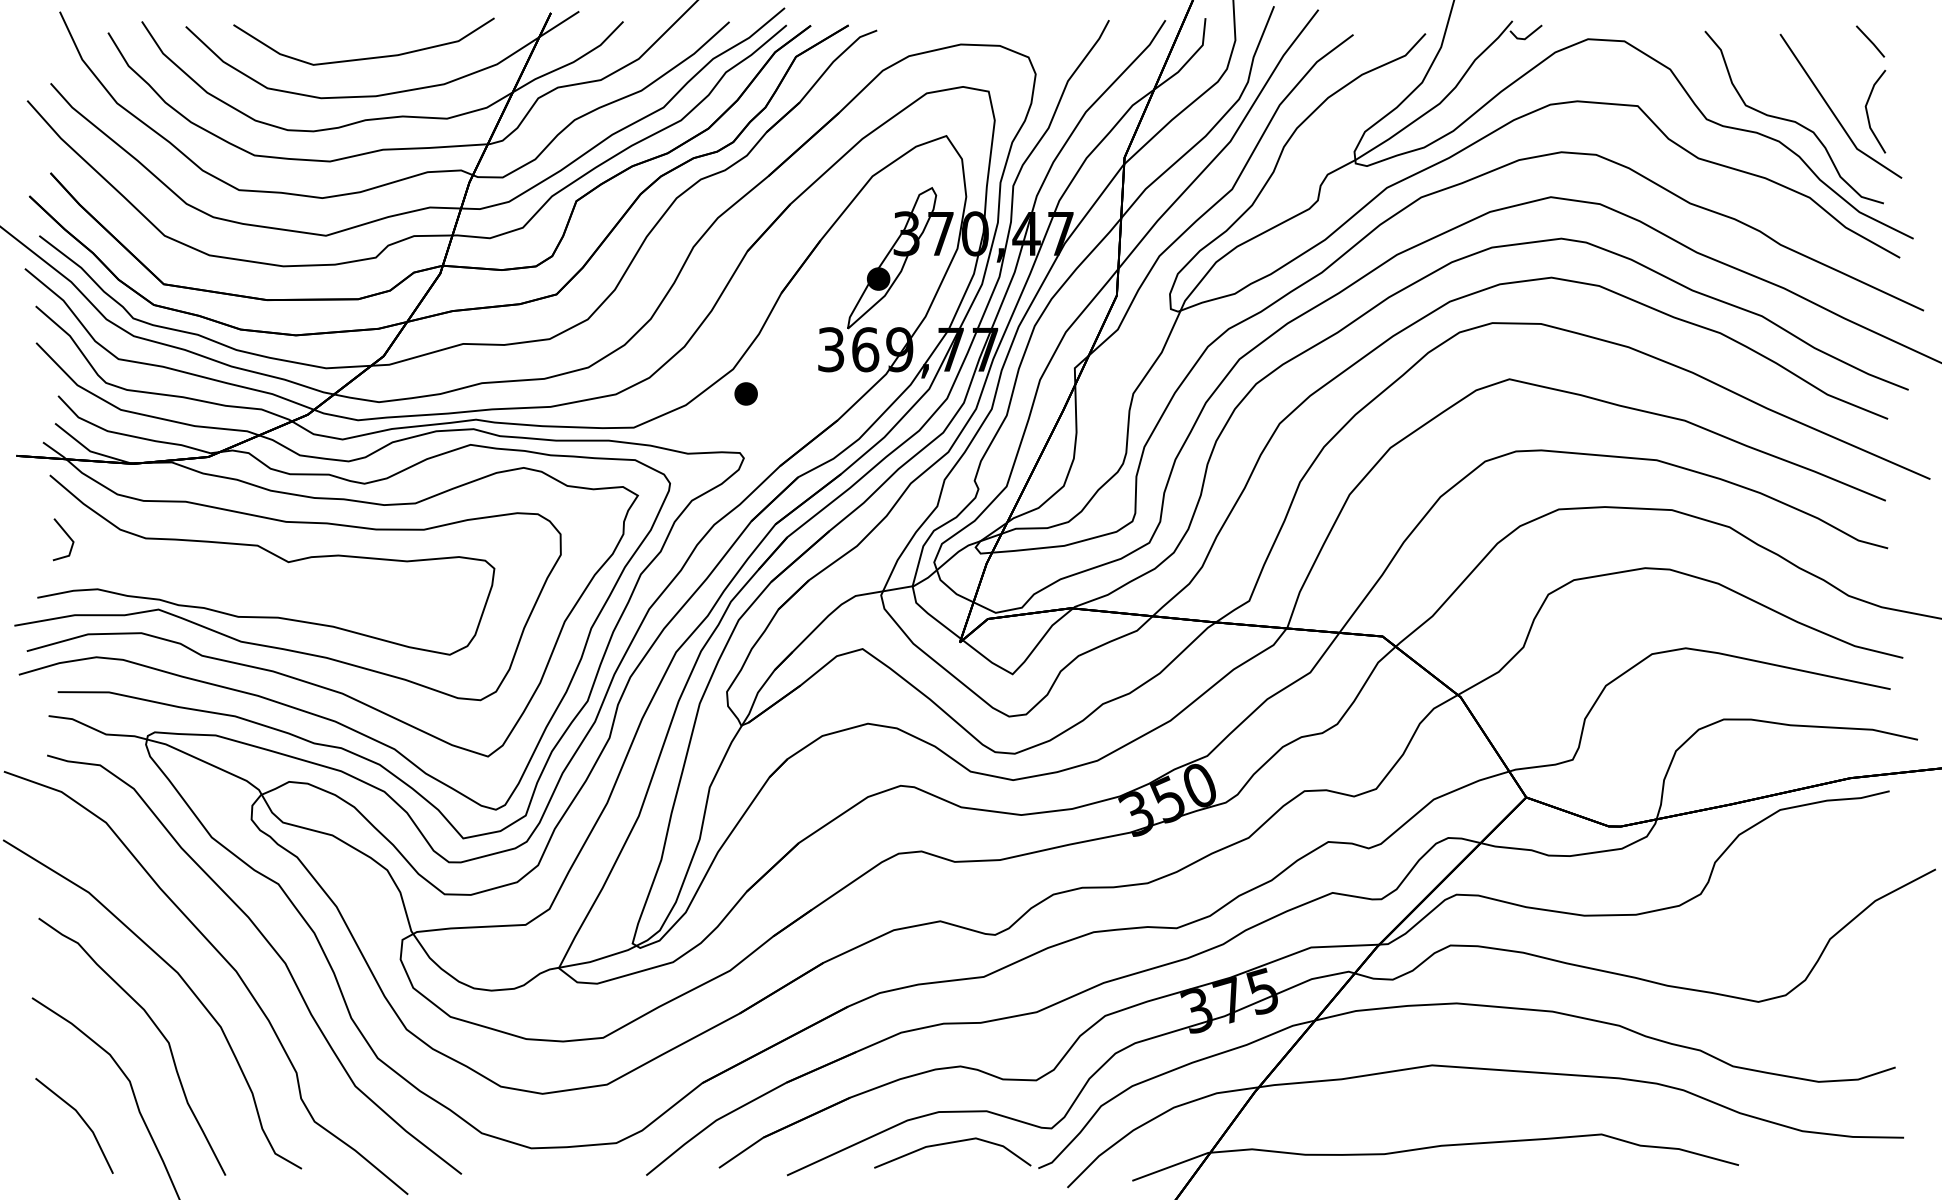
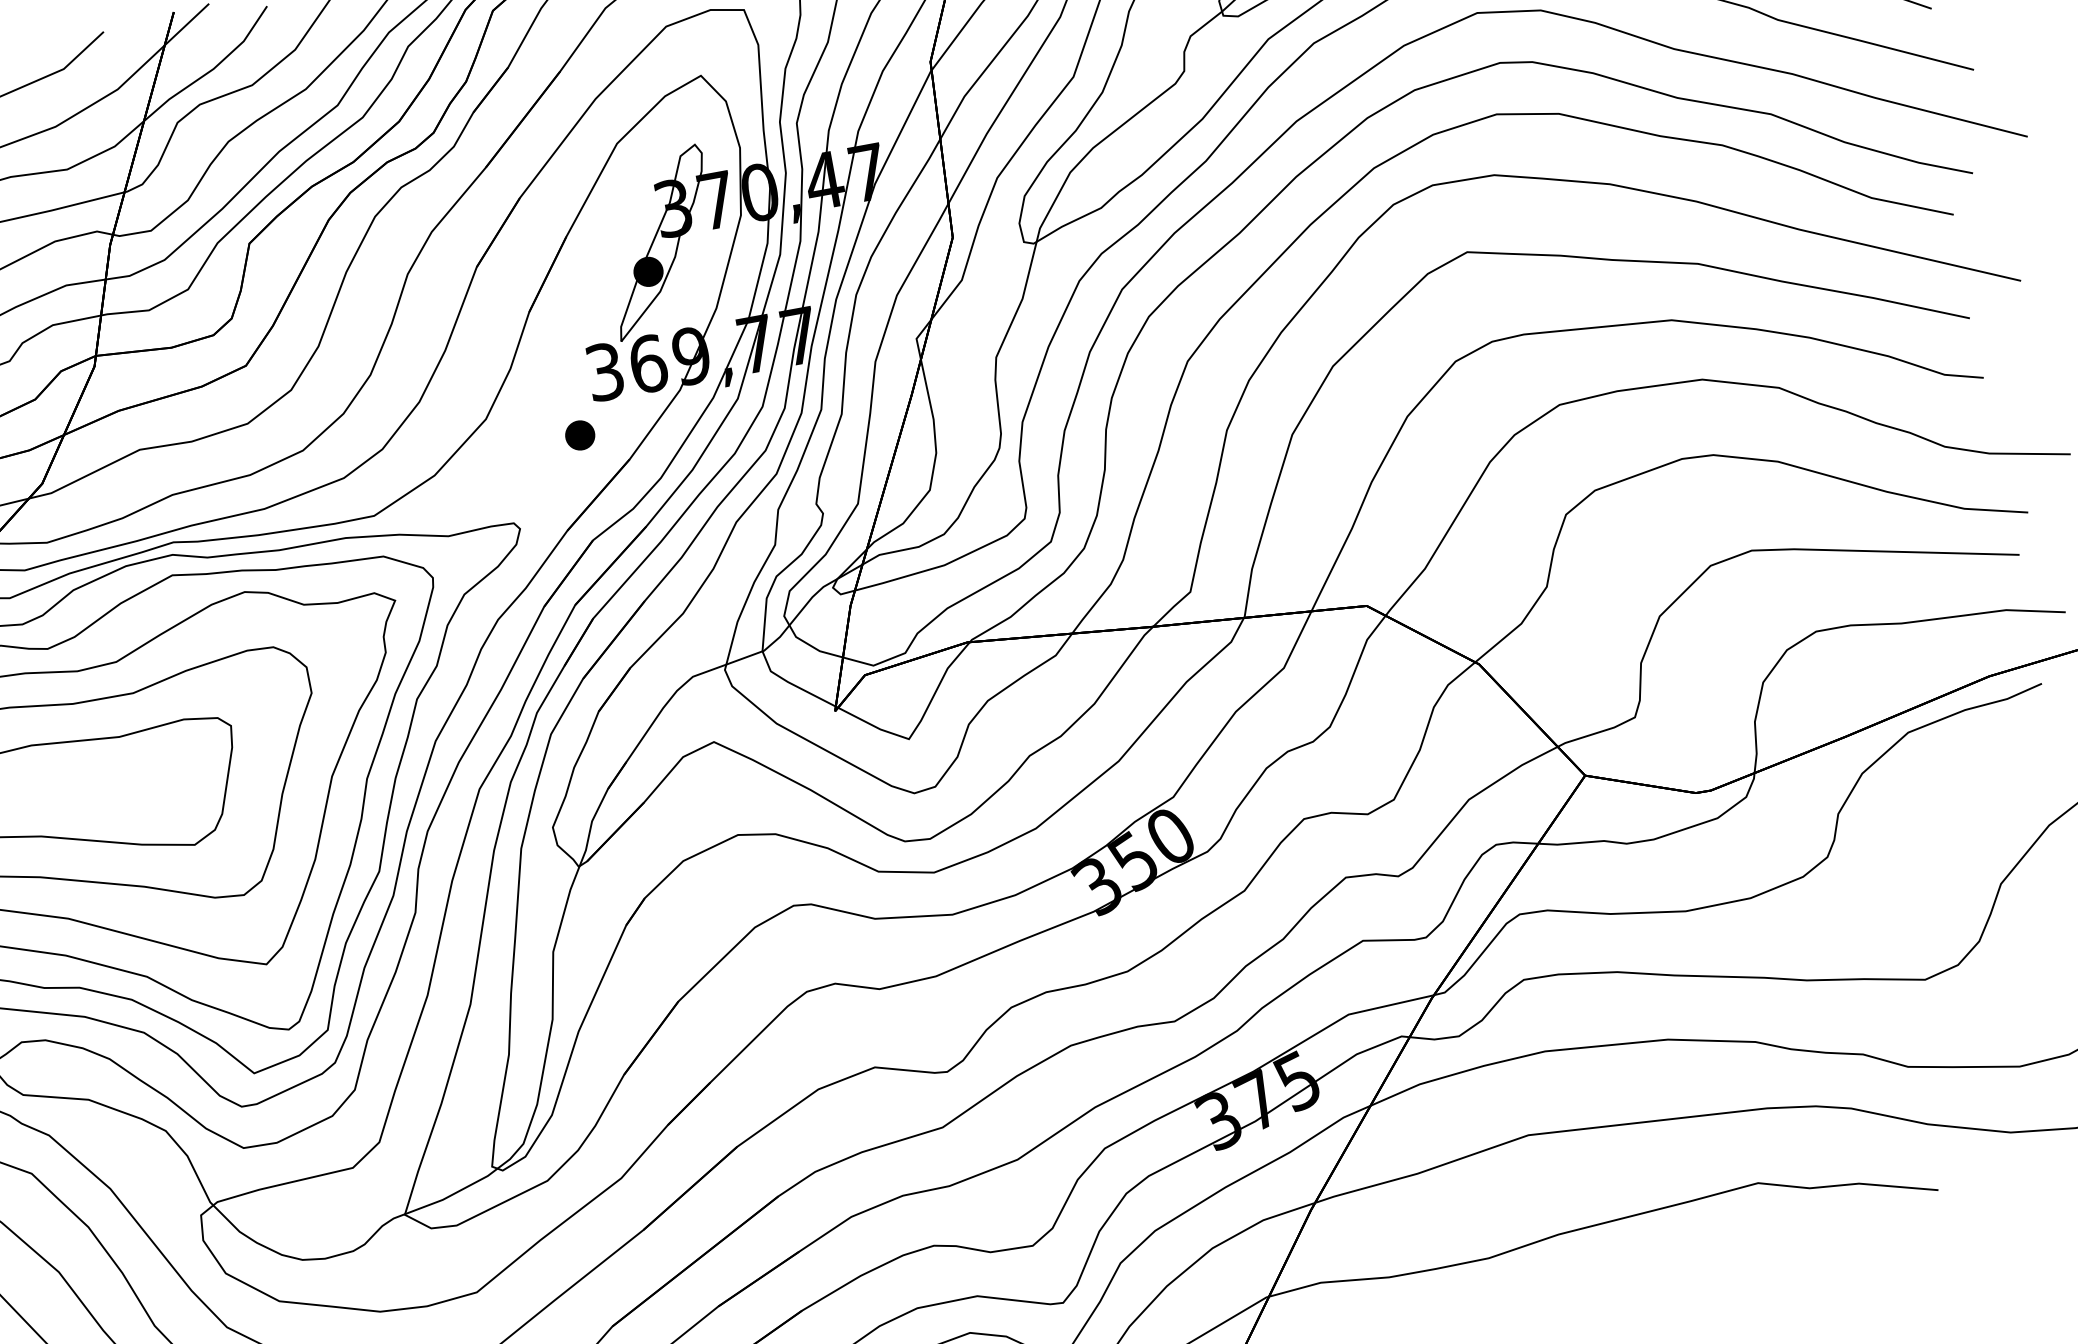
part: (745, 393) -> (579, 435), moved

